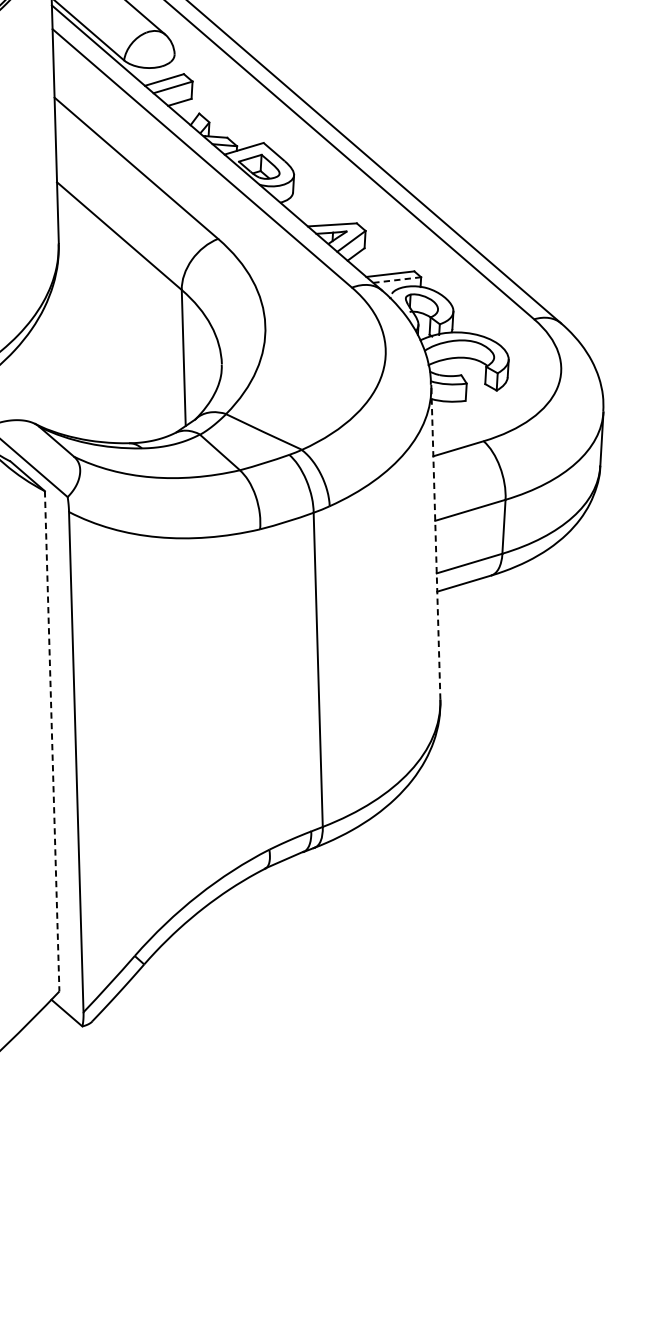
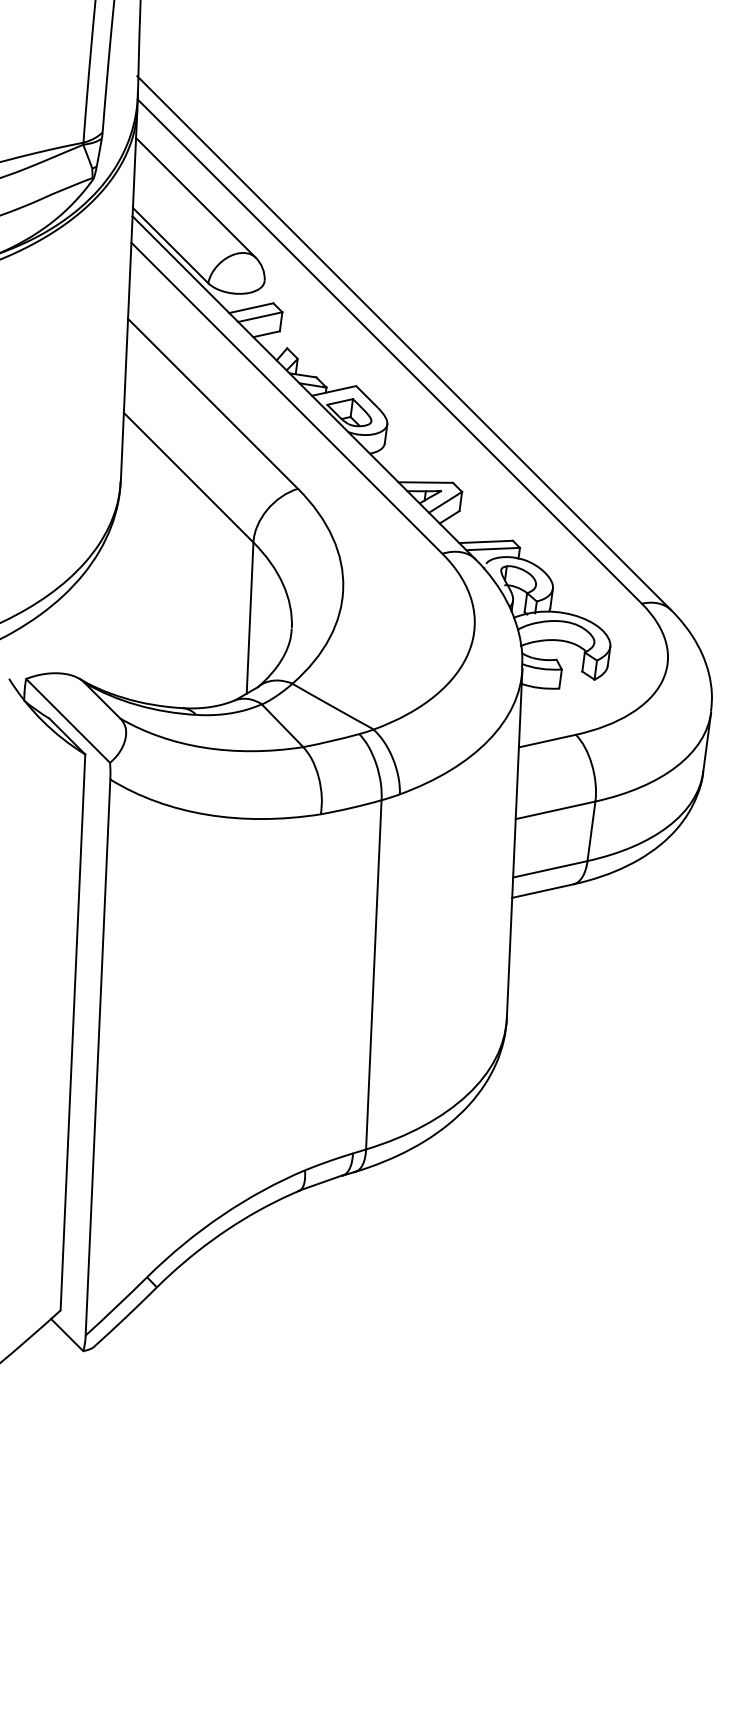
line: (397, 280) -> (493, 549), dashed -> solid
line: (435, 542) -> (514, 843), dashed -> solid
line: (51, 741) -> (72, 1032), dashed -> solid

